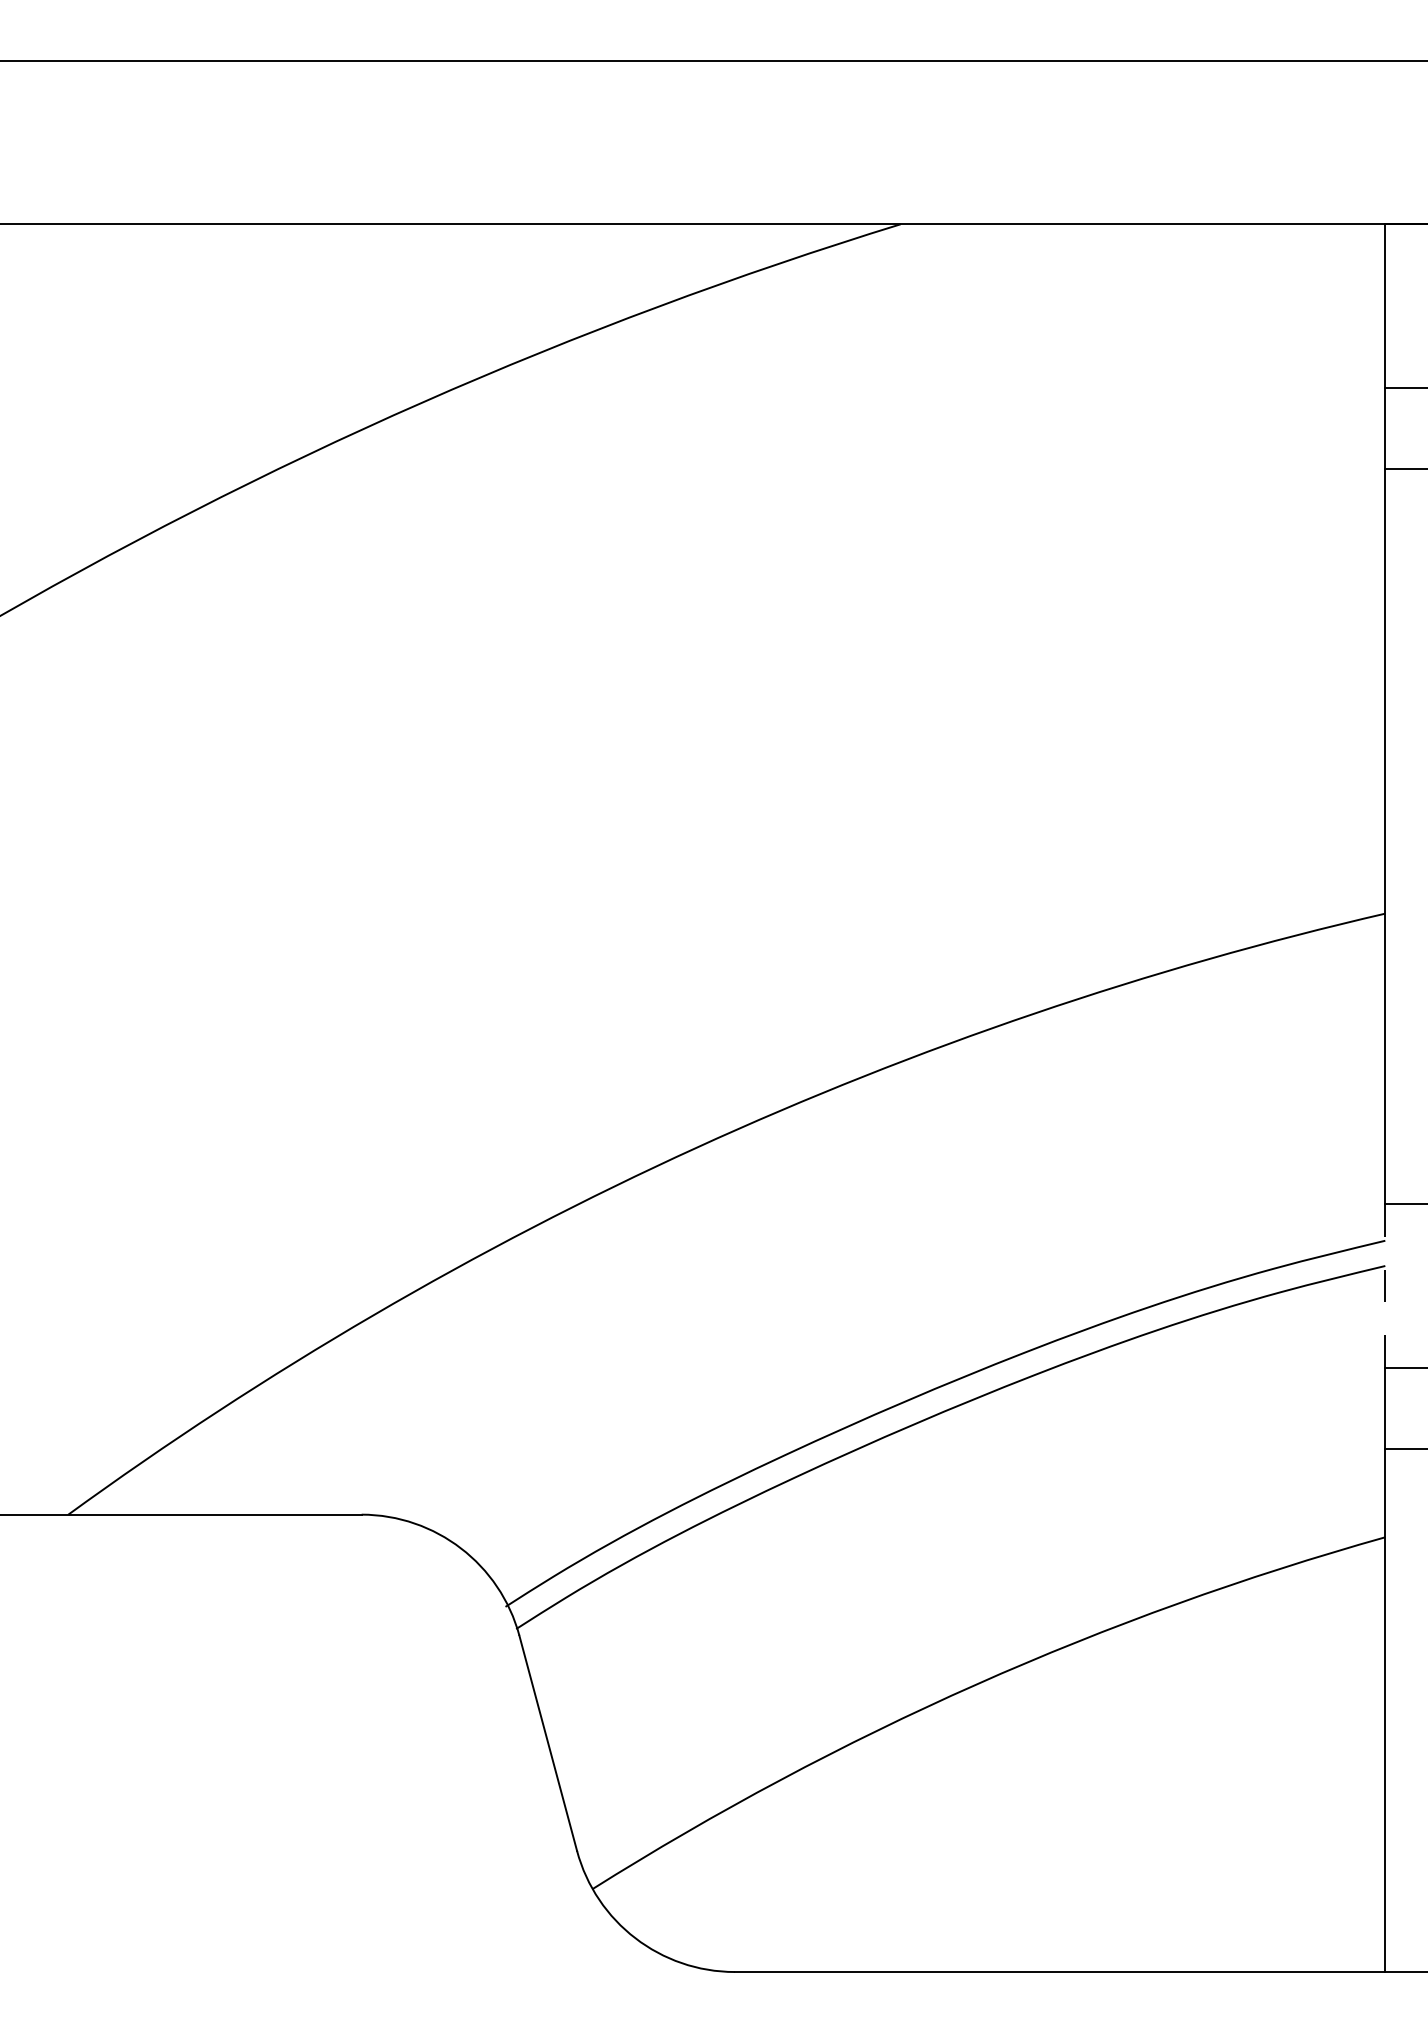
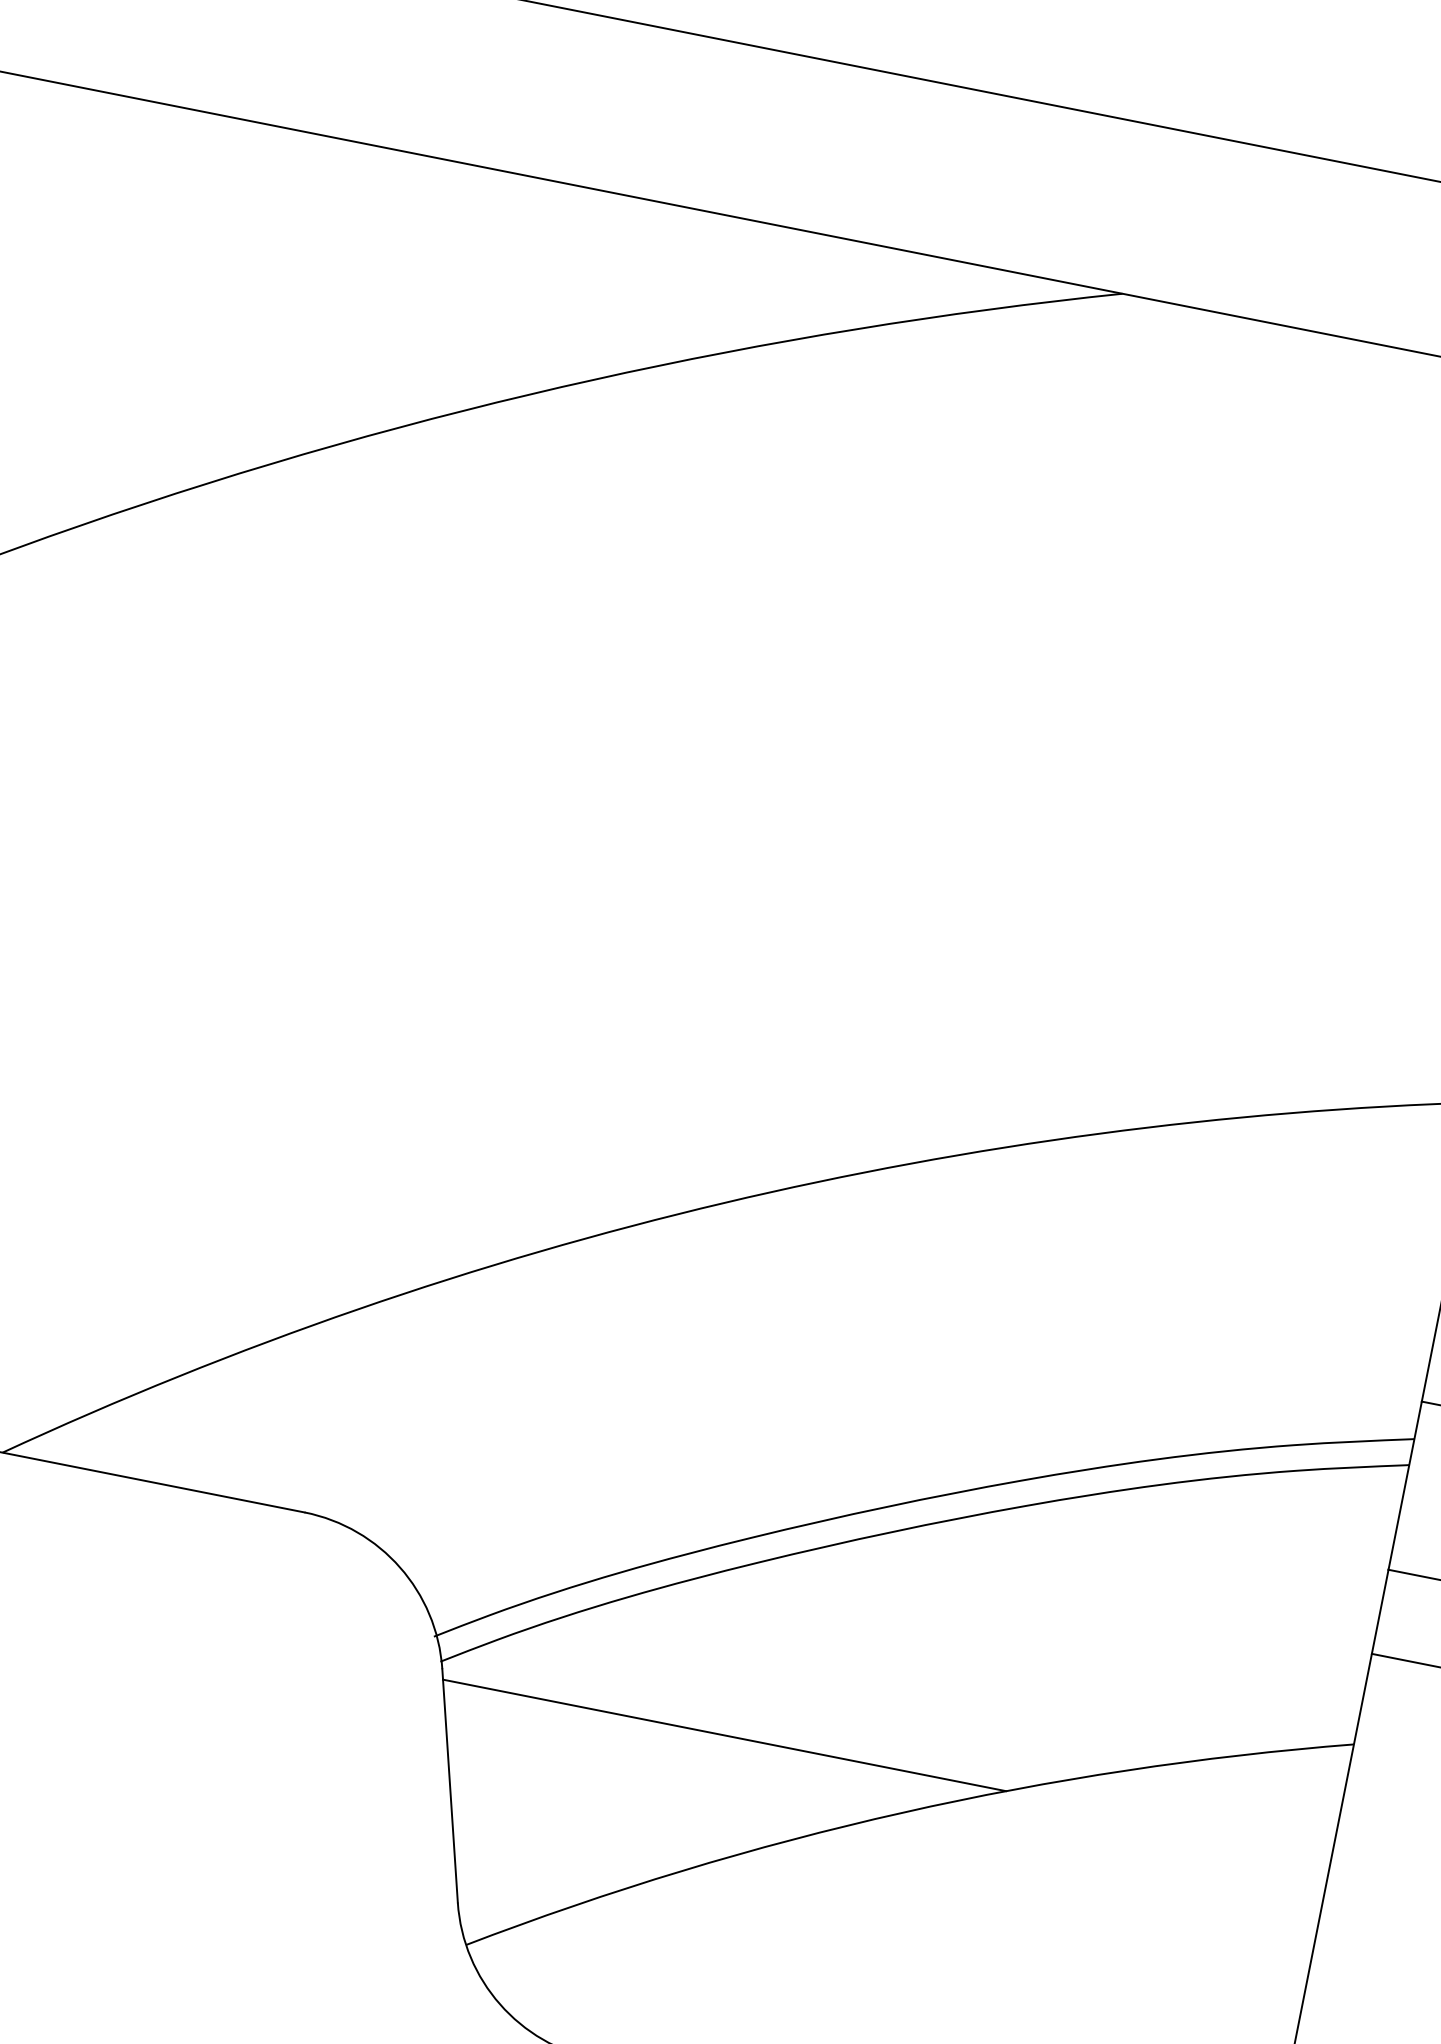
line: (1385, 1286) -> (1405, 1486), dashed -> solid
line: (794, 1645) -> (723, 1735), added

